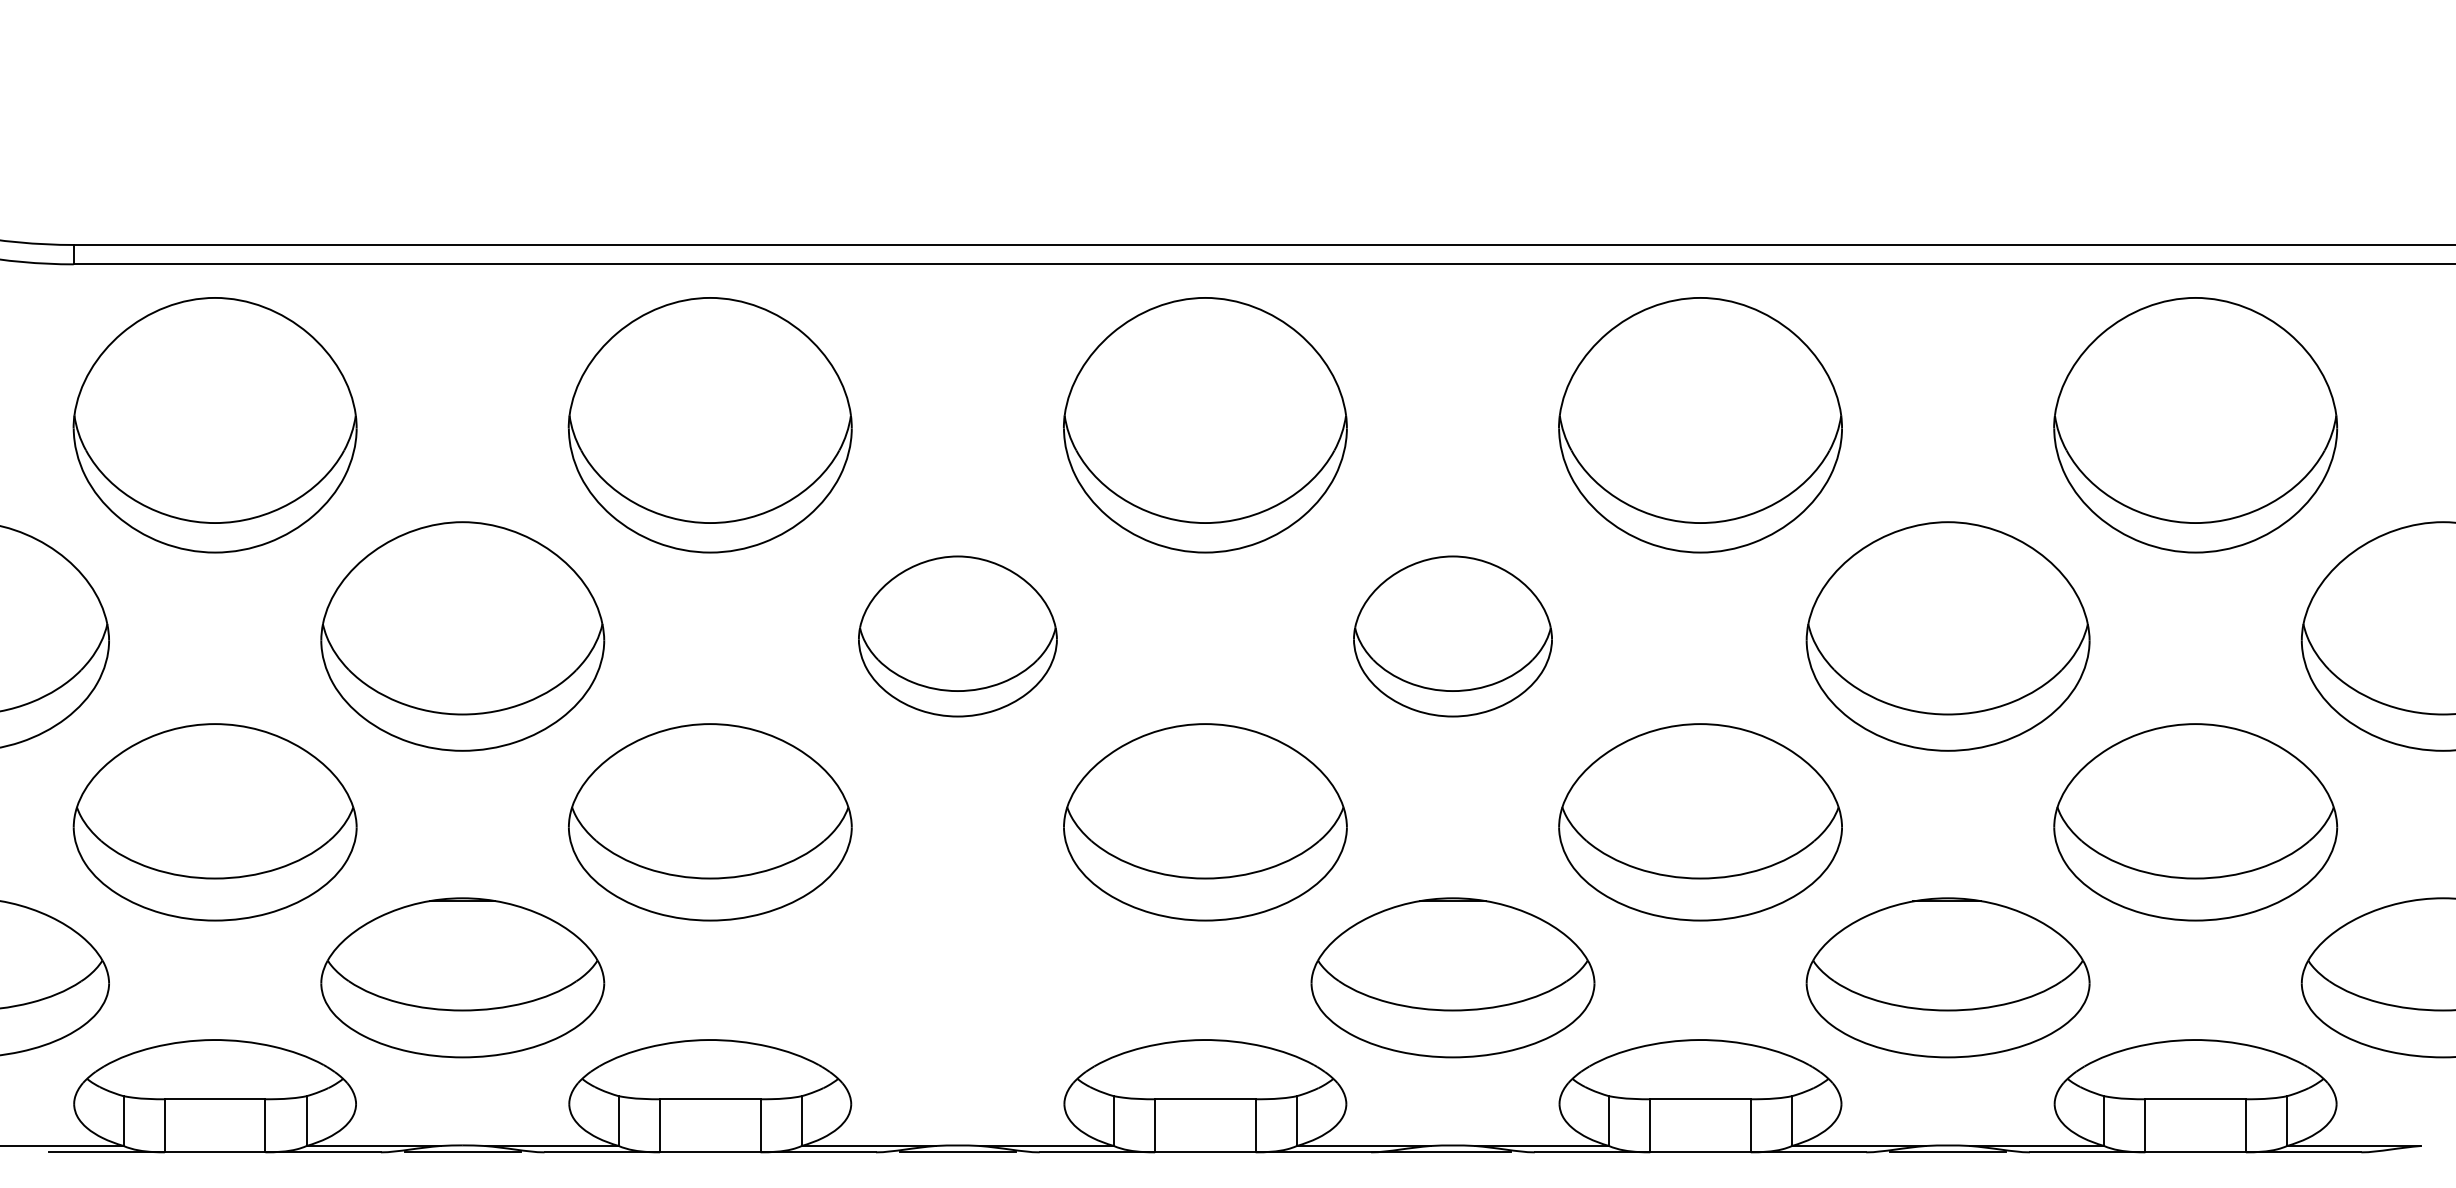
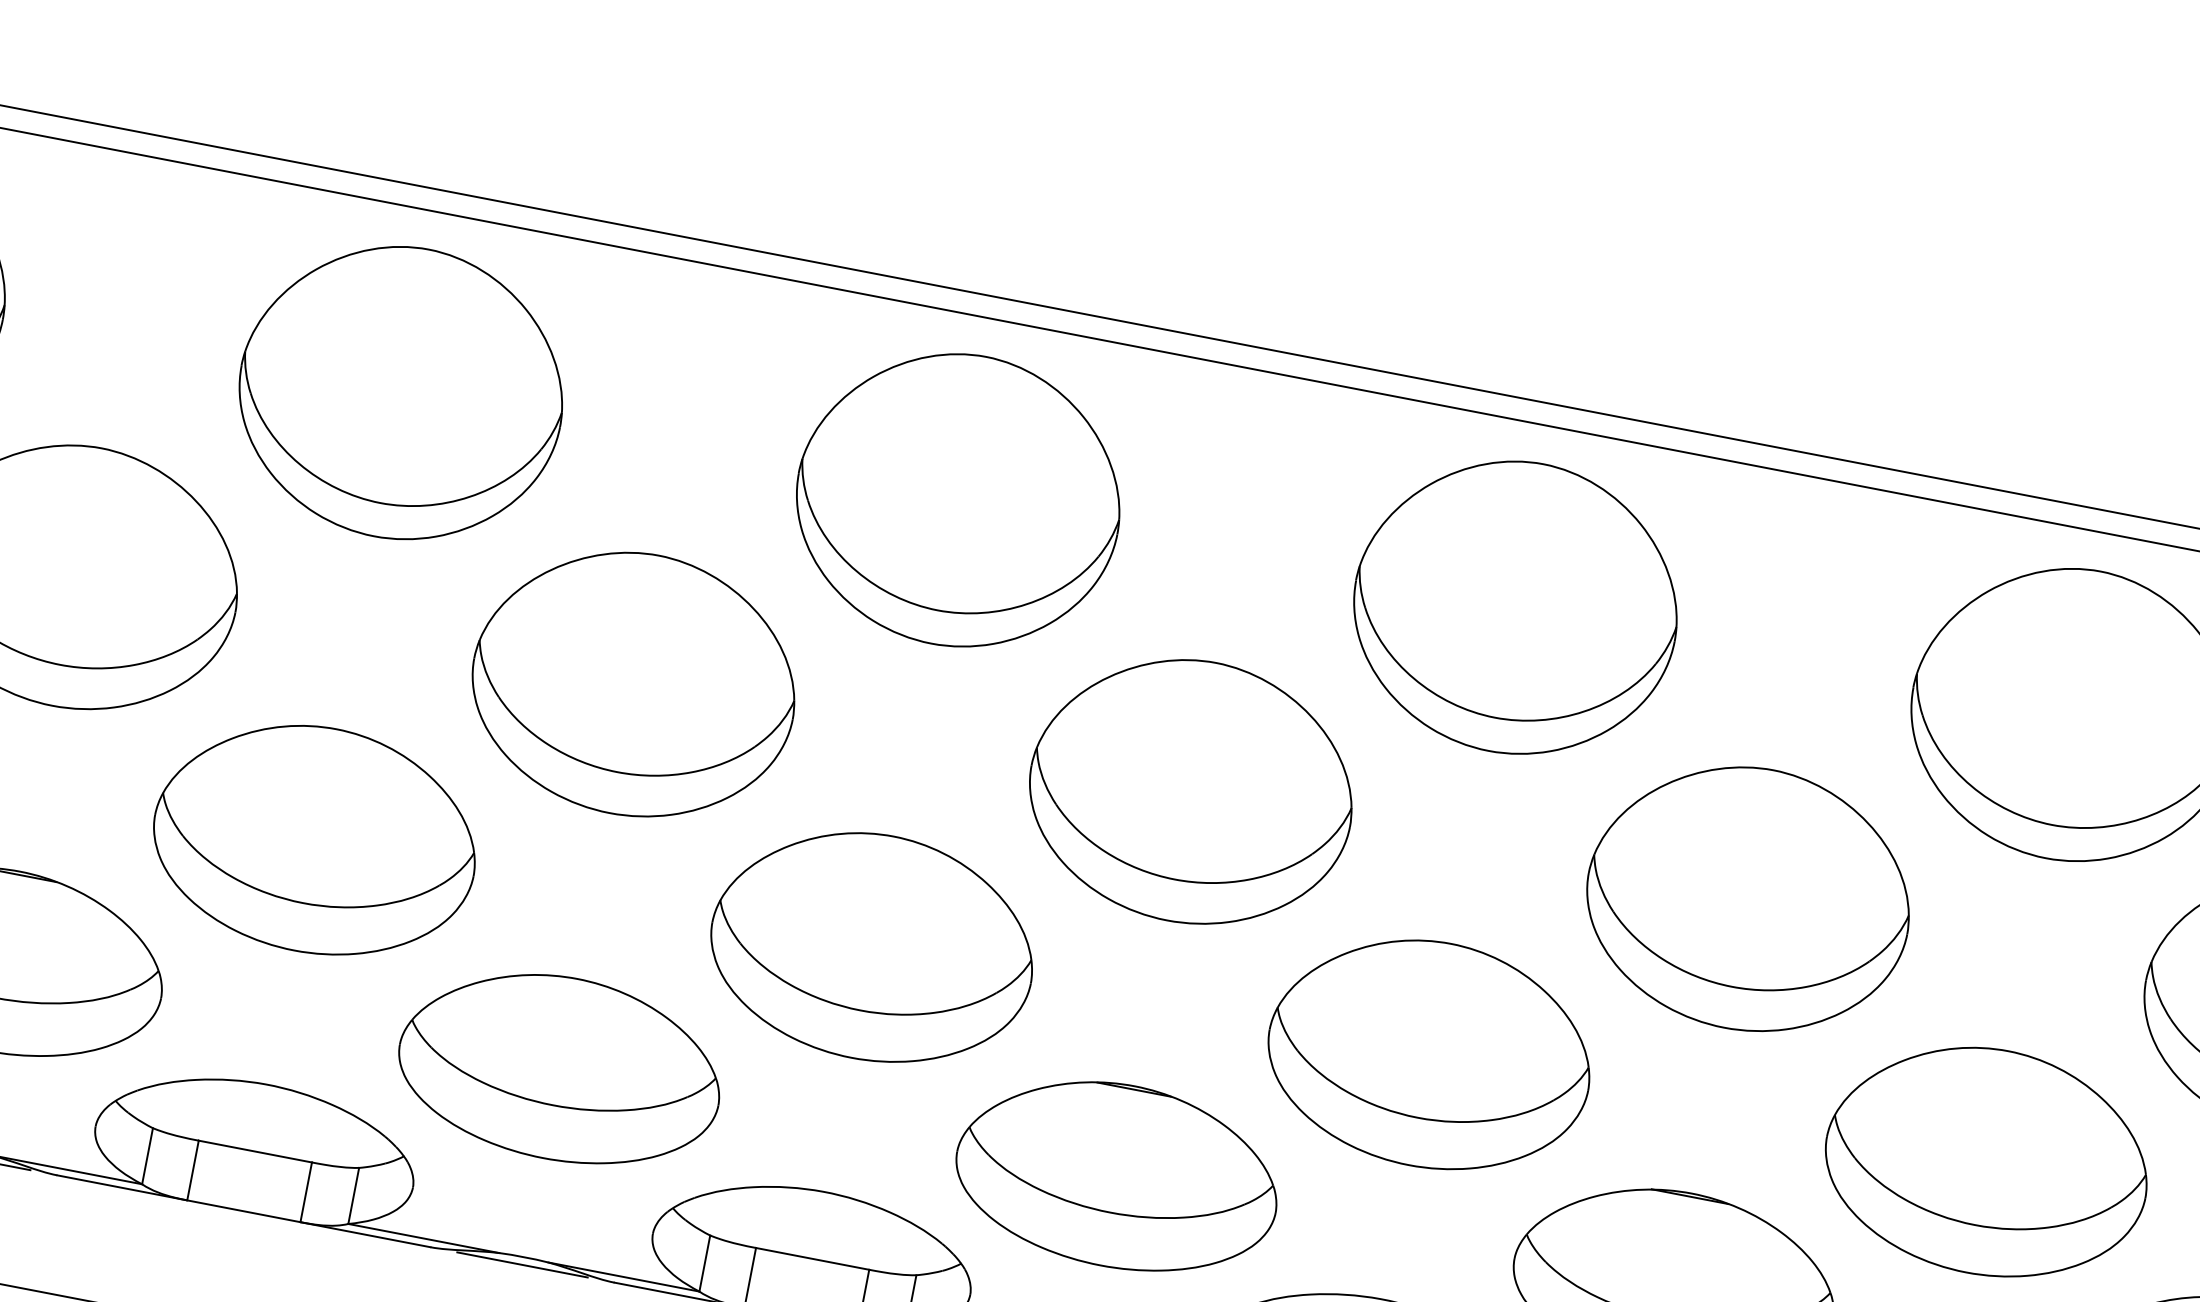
part: (957, 636) -> (633, 684), size x1.43
part: (1452, 636) -> (1191, 791), size x1.43
part: (957, 977) -> (560, 1068), added

